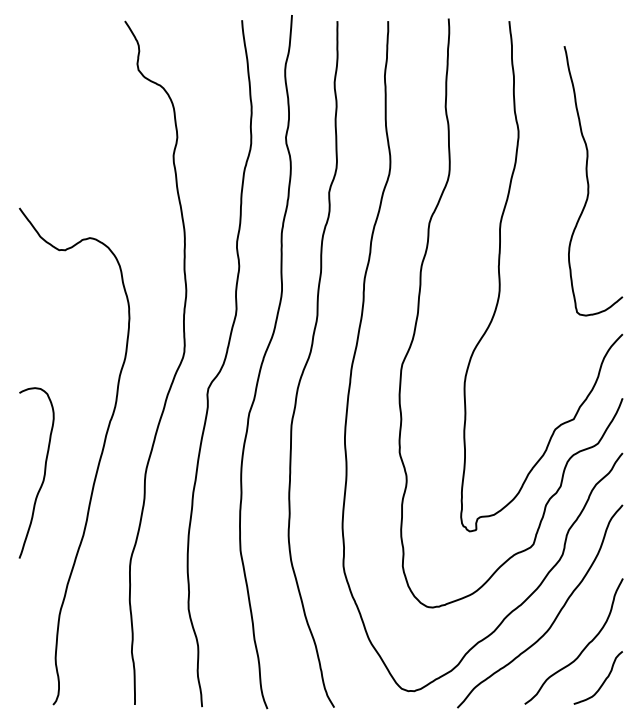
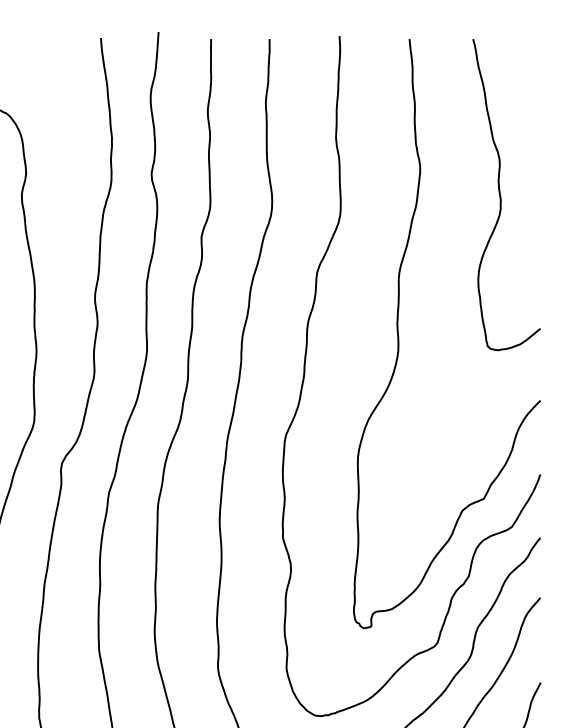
curve: (588, 181) -> (500, 195), moved

